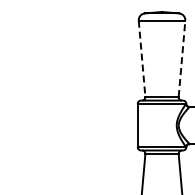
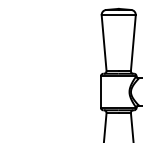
line: (182, 58) -> (133, 42), dashed -> solid
line: (142, 59) -> (104, 43), dashed -> solid

